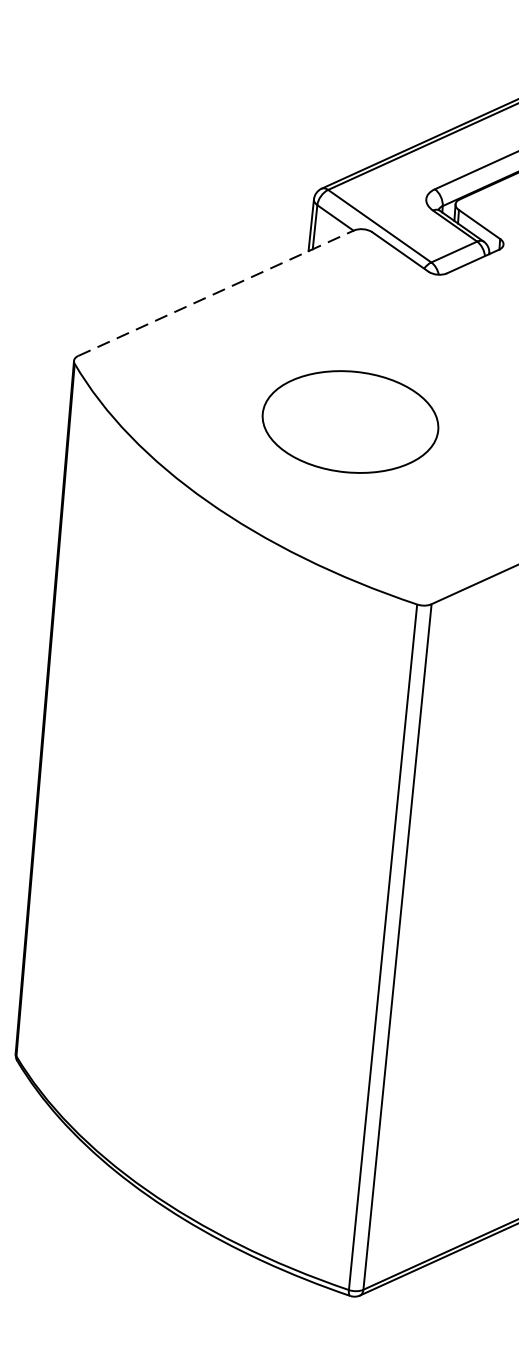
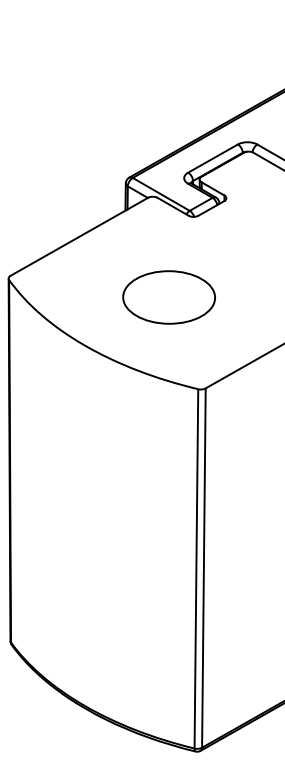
line: (216, 292) -> (79, 236), dashed -> solid
part: (349, 421) -> (168, 297), moved

